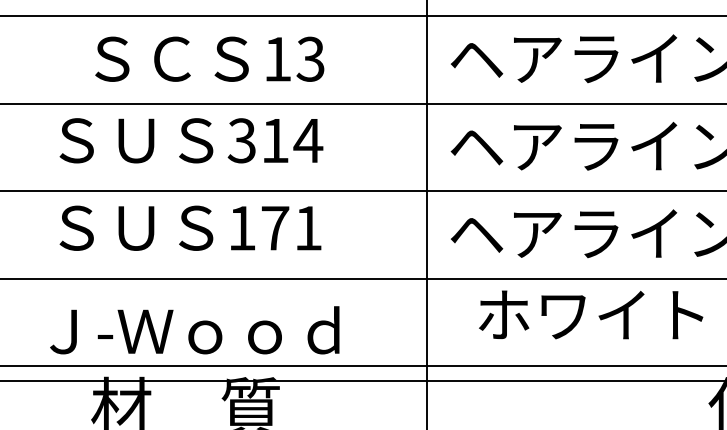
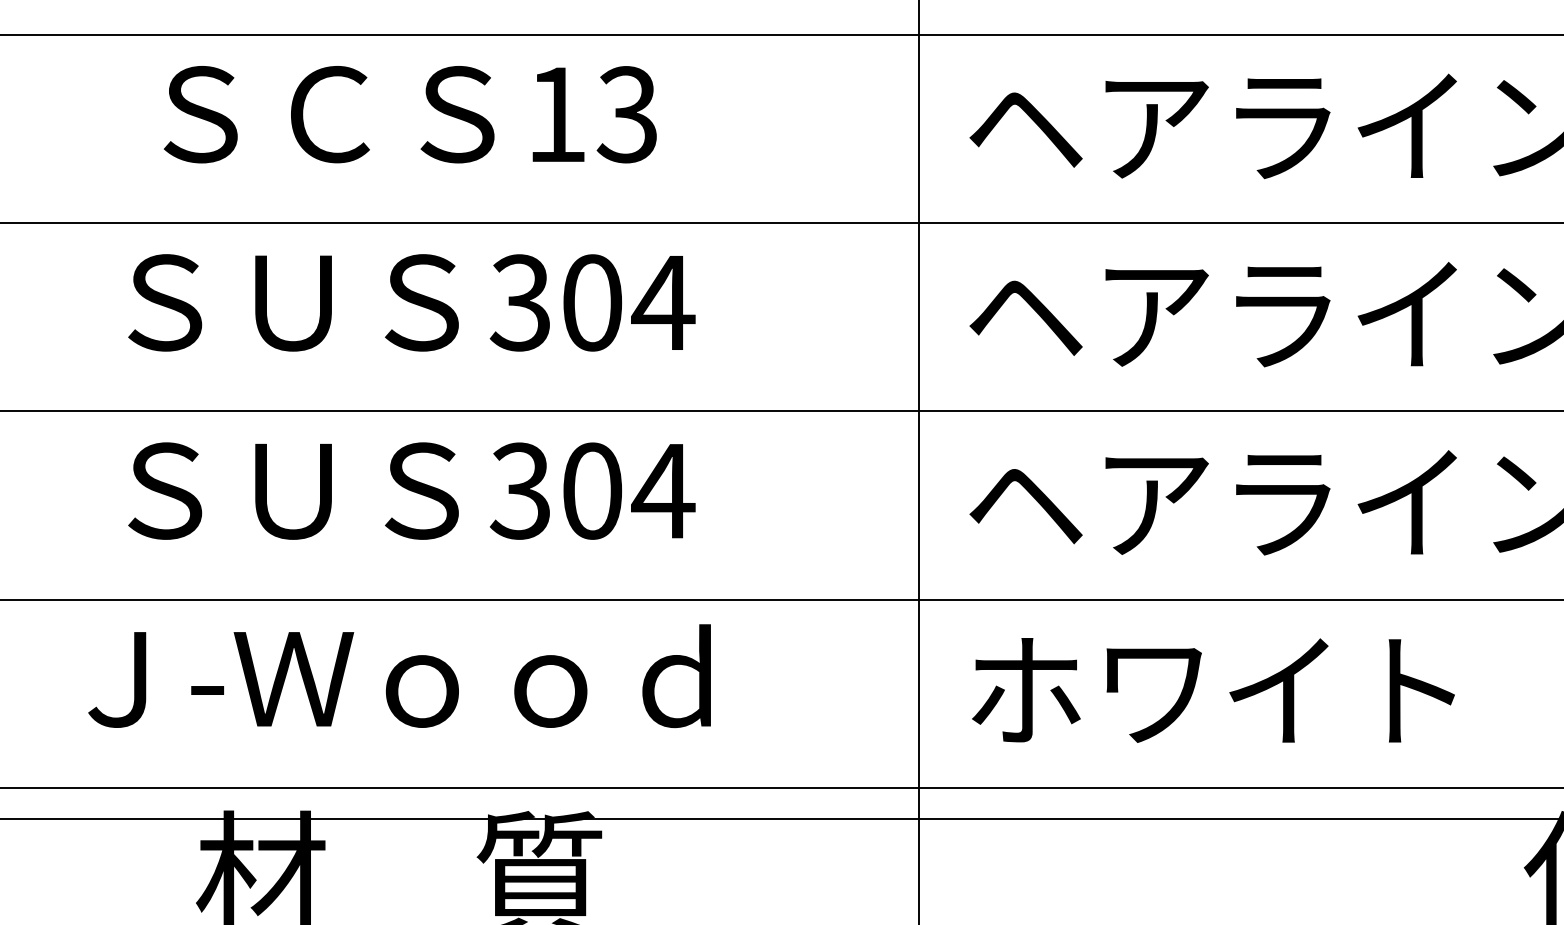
text: (209, 58) -> (409, 112), moved
text: (275, 140) -> (592, 302), 314 -> 304
text: (275, 227) -> (592, 489), 171 -> 304
text: (591, 314) -> (1214, 689), moved
text: (194, 330) -> (399, 676), moved

